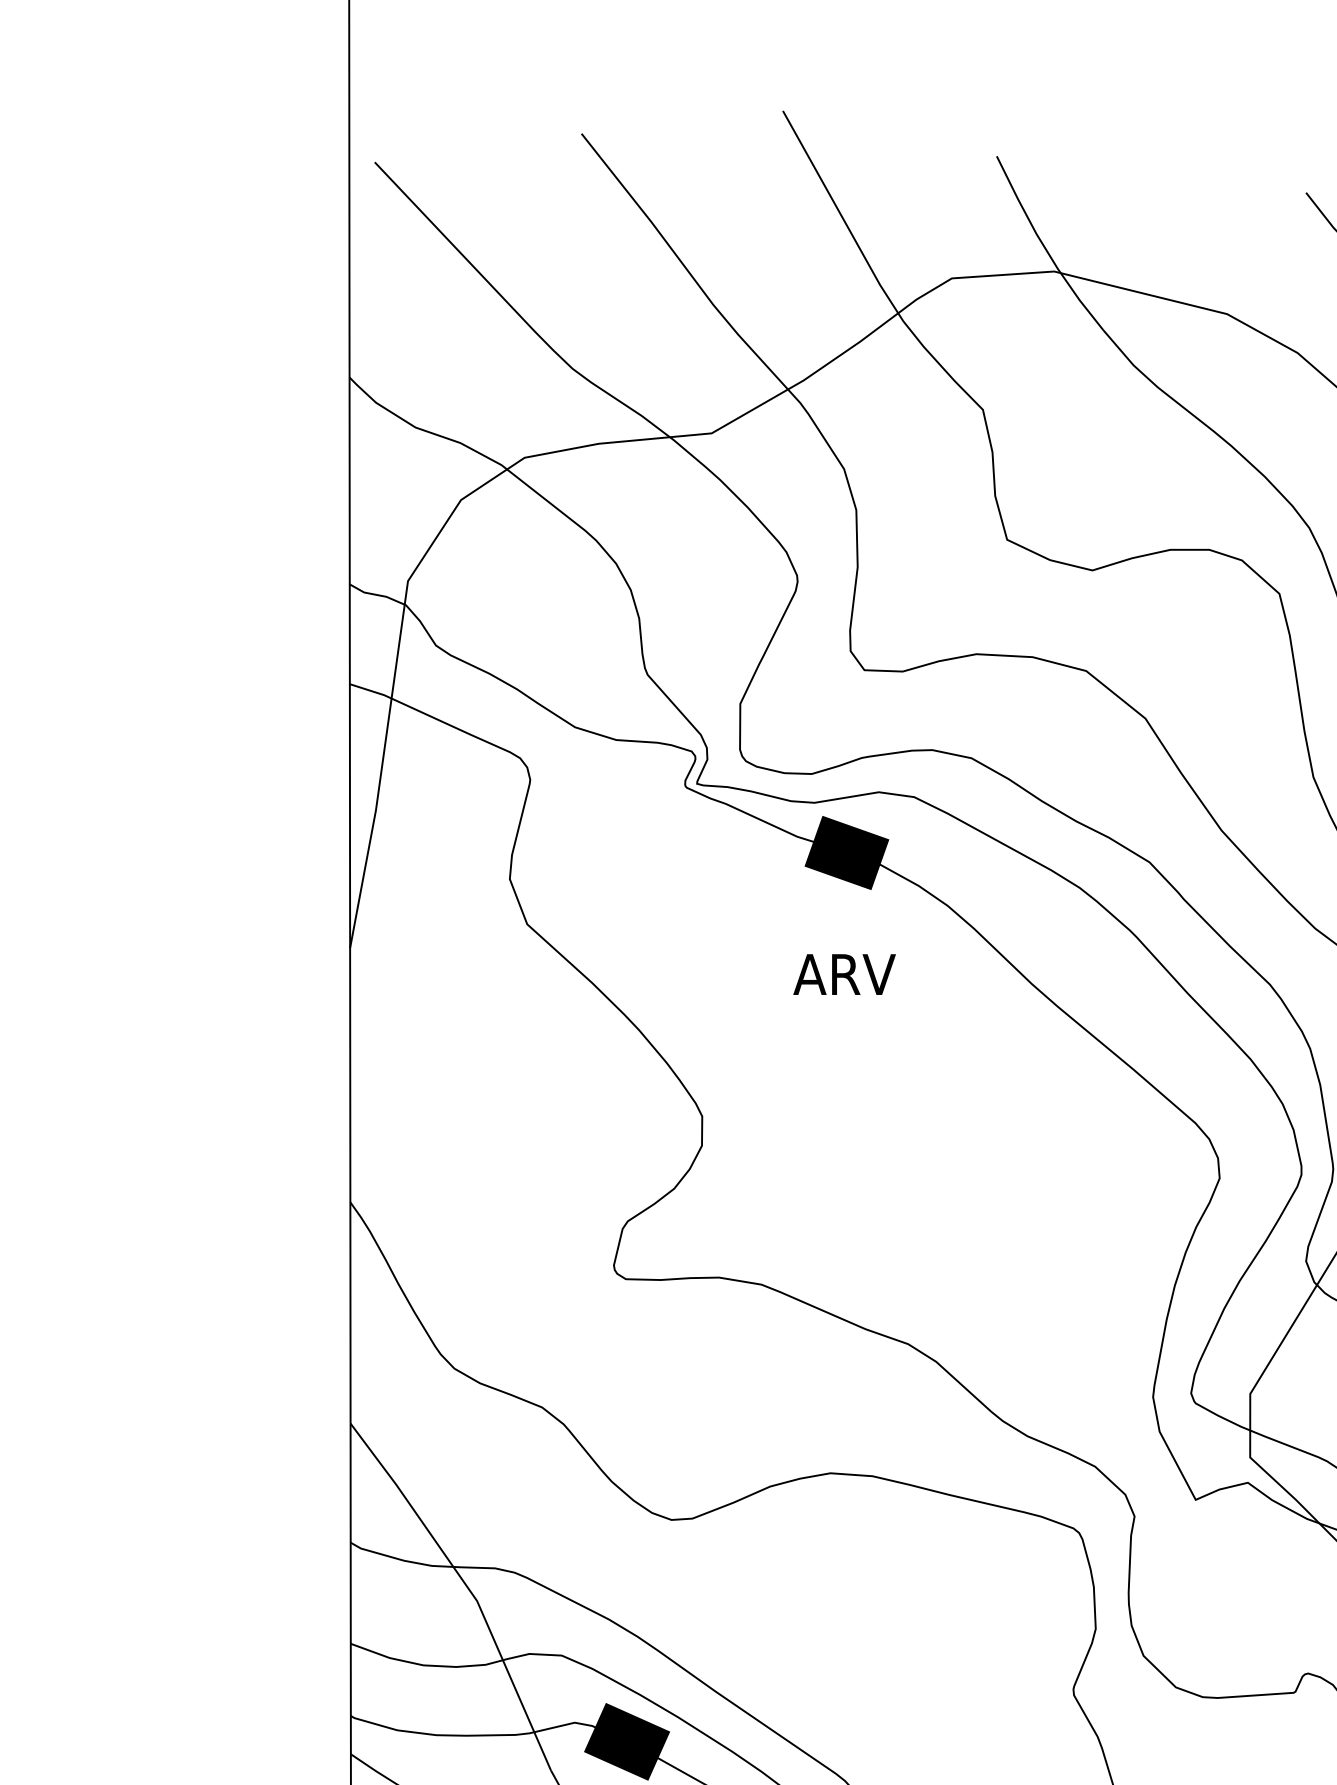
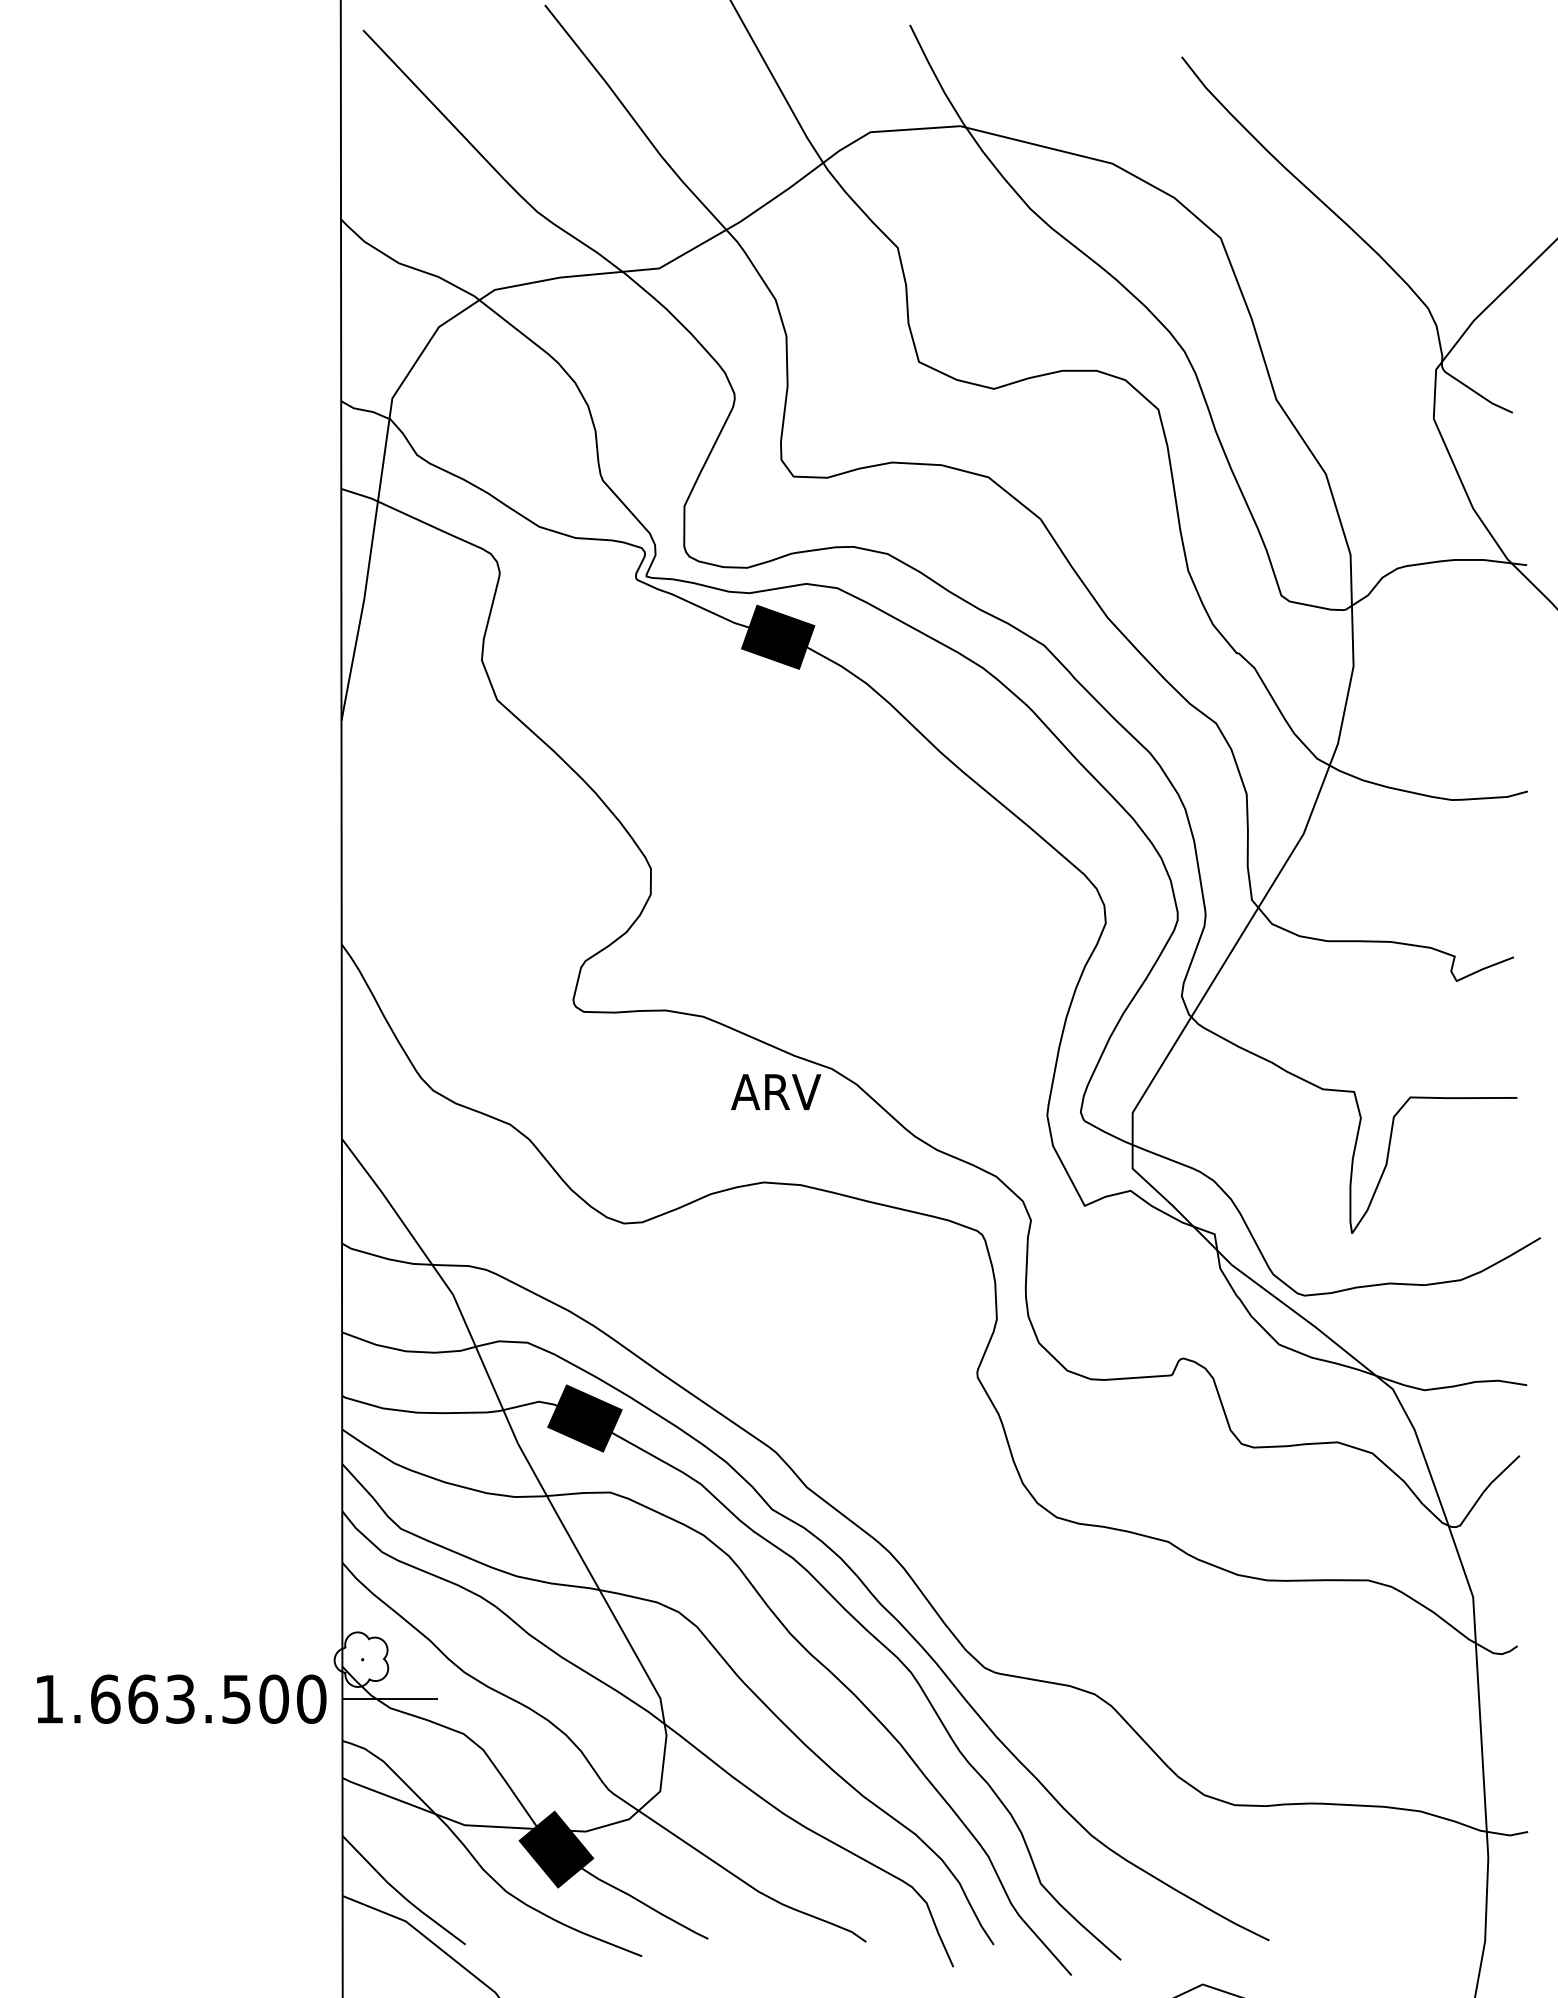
text: (845, 973) -> (776, 1091), moved

